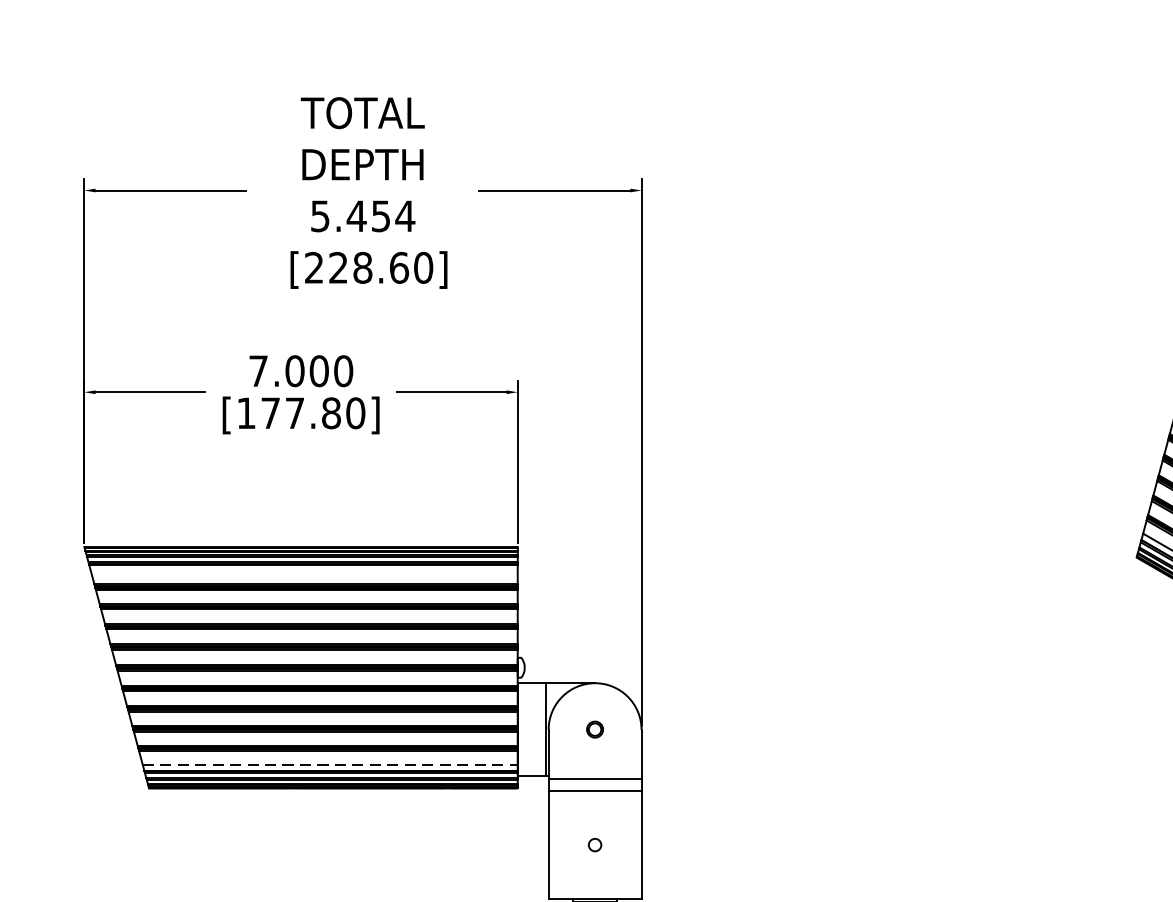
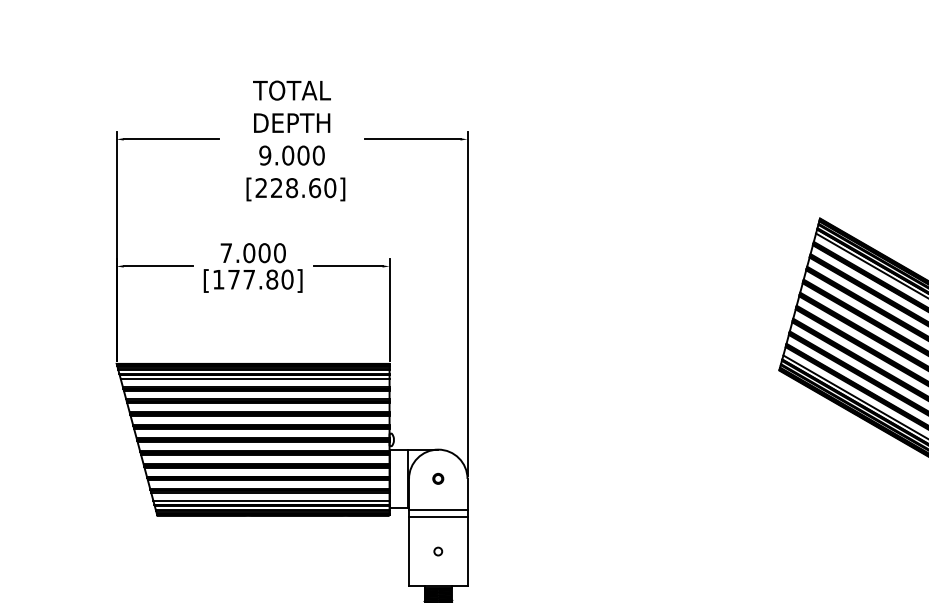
text: (363, 216) -> (292, 155), 5.454 -> 9.000
line: (303, 570) -> (254, 378), added
line: (330, 763) -> (271, 500), dashed -> solid

